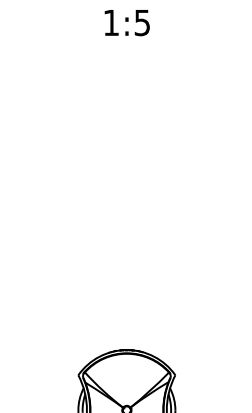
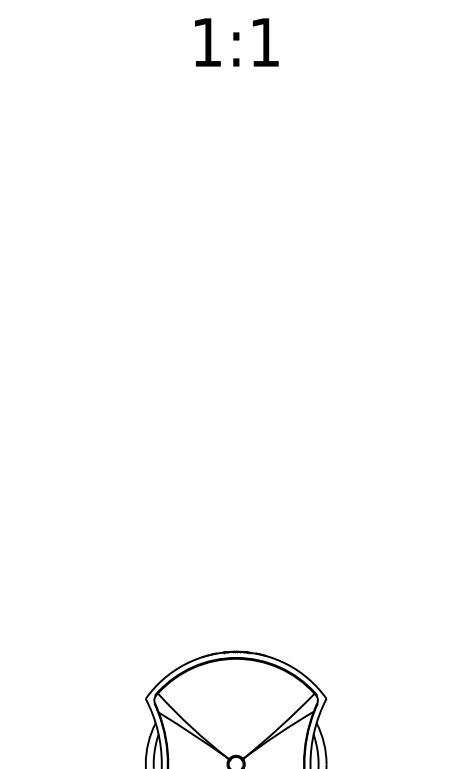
text: (141, 23) -> (263, 43), 1:5 -> 1:1

